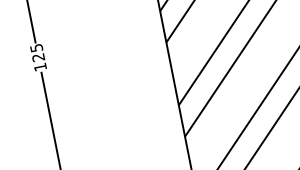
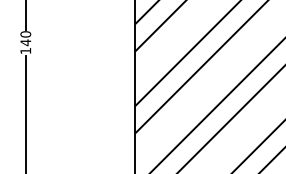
text: (37, 52) -> (25, 38), 125 -> 140

